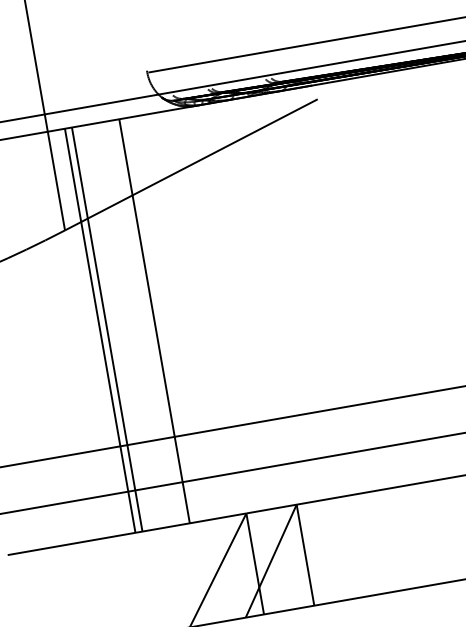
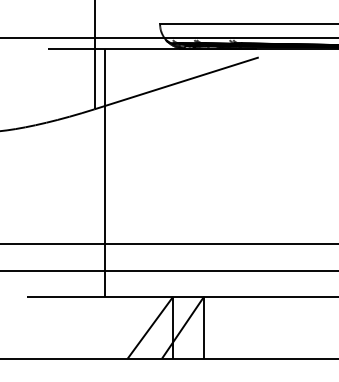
line: (154, 320) -> (138, 172), removed
line: (107, 329) -> (109, 172), removed

